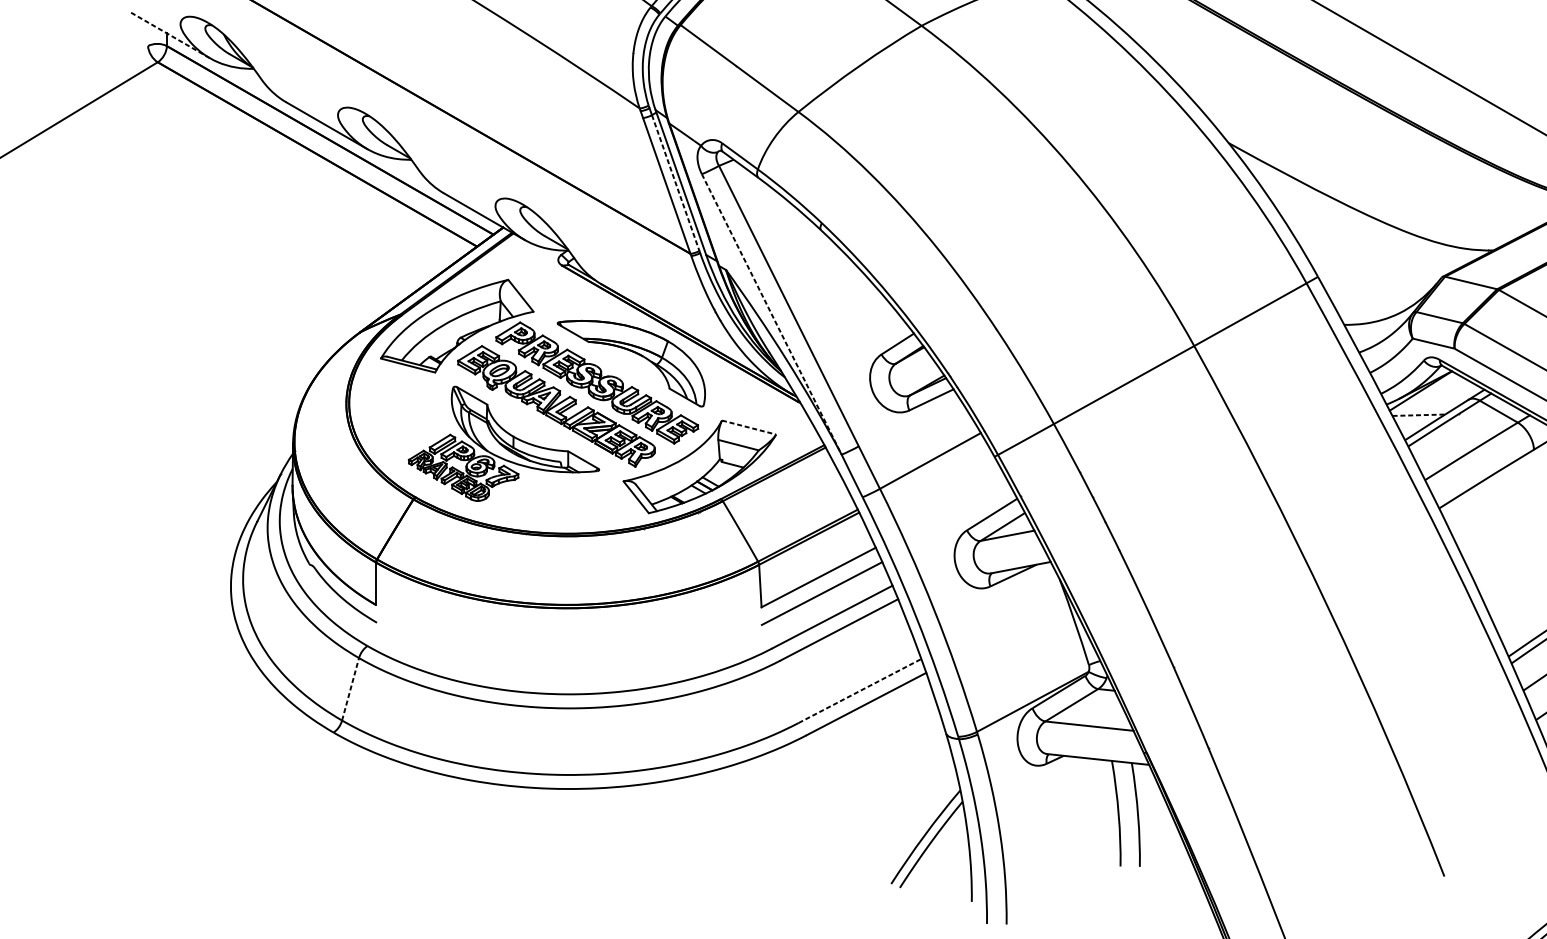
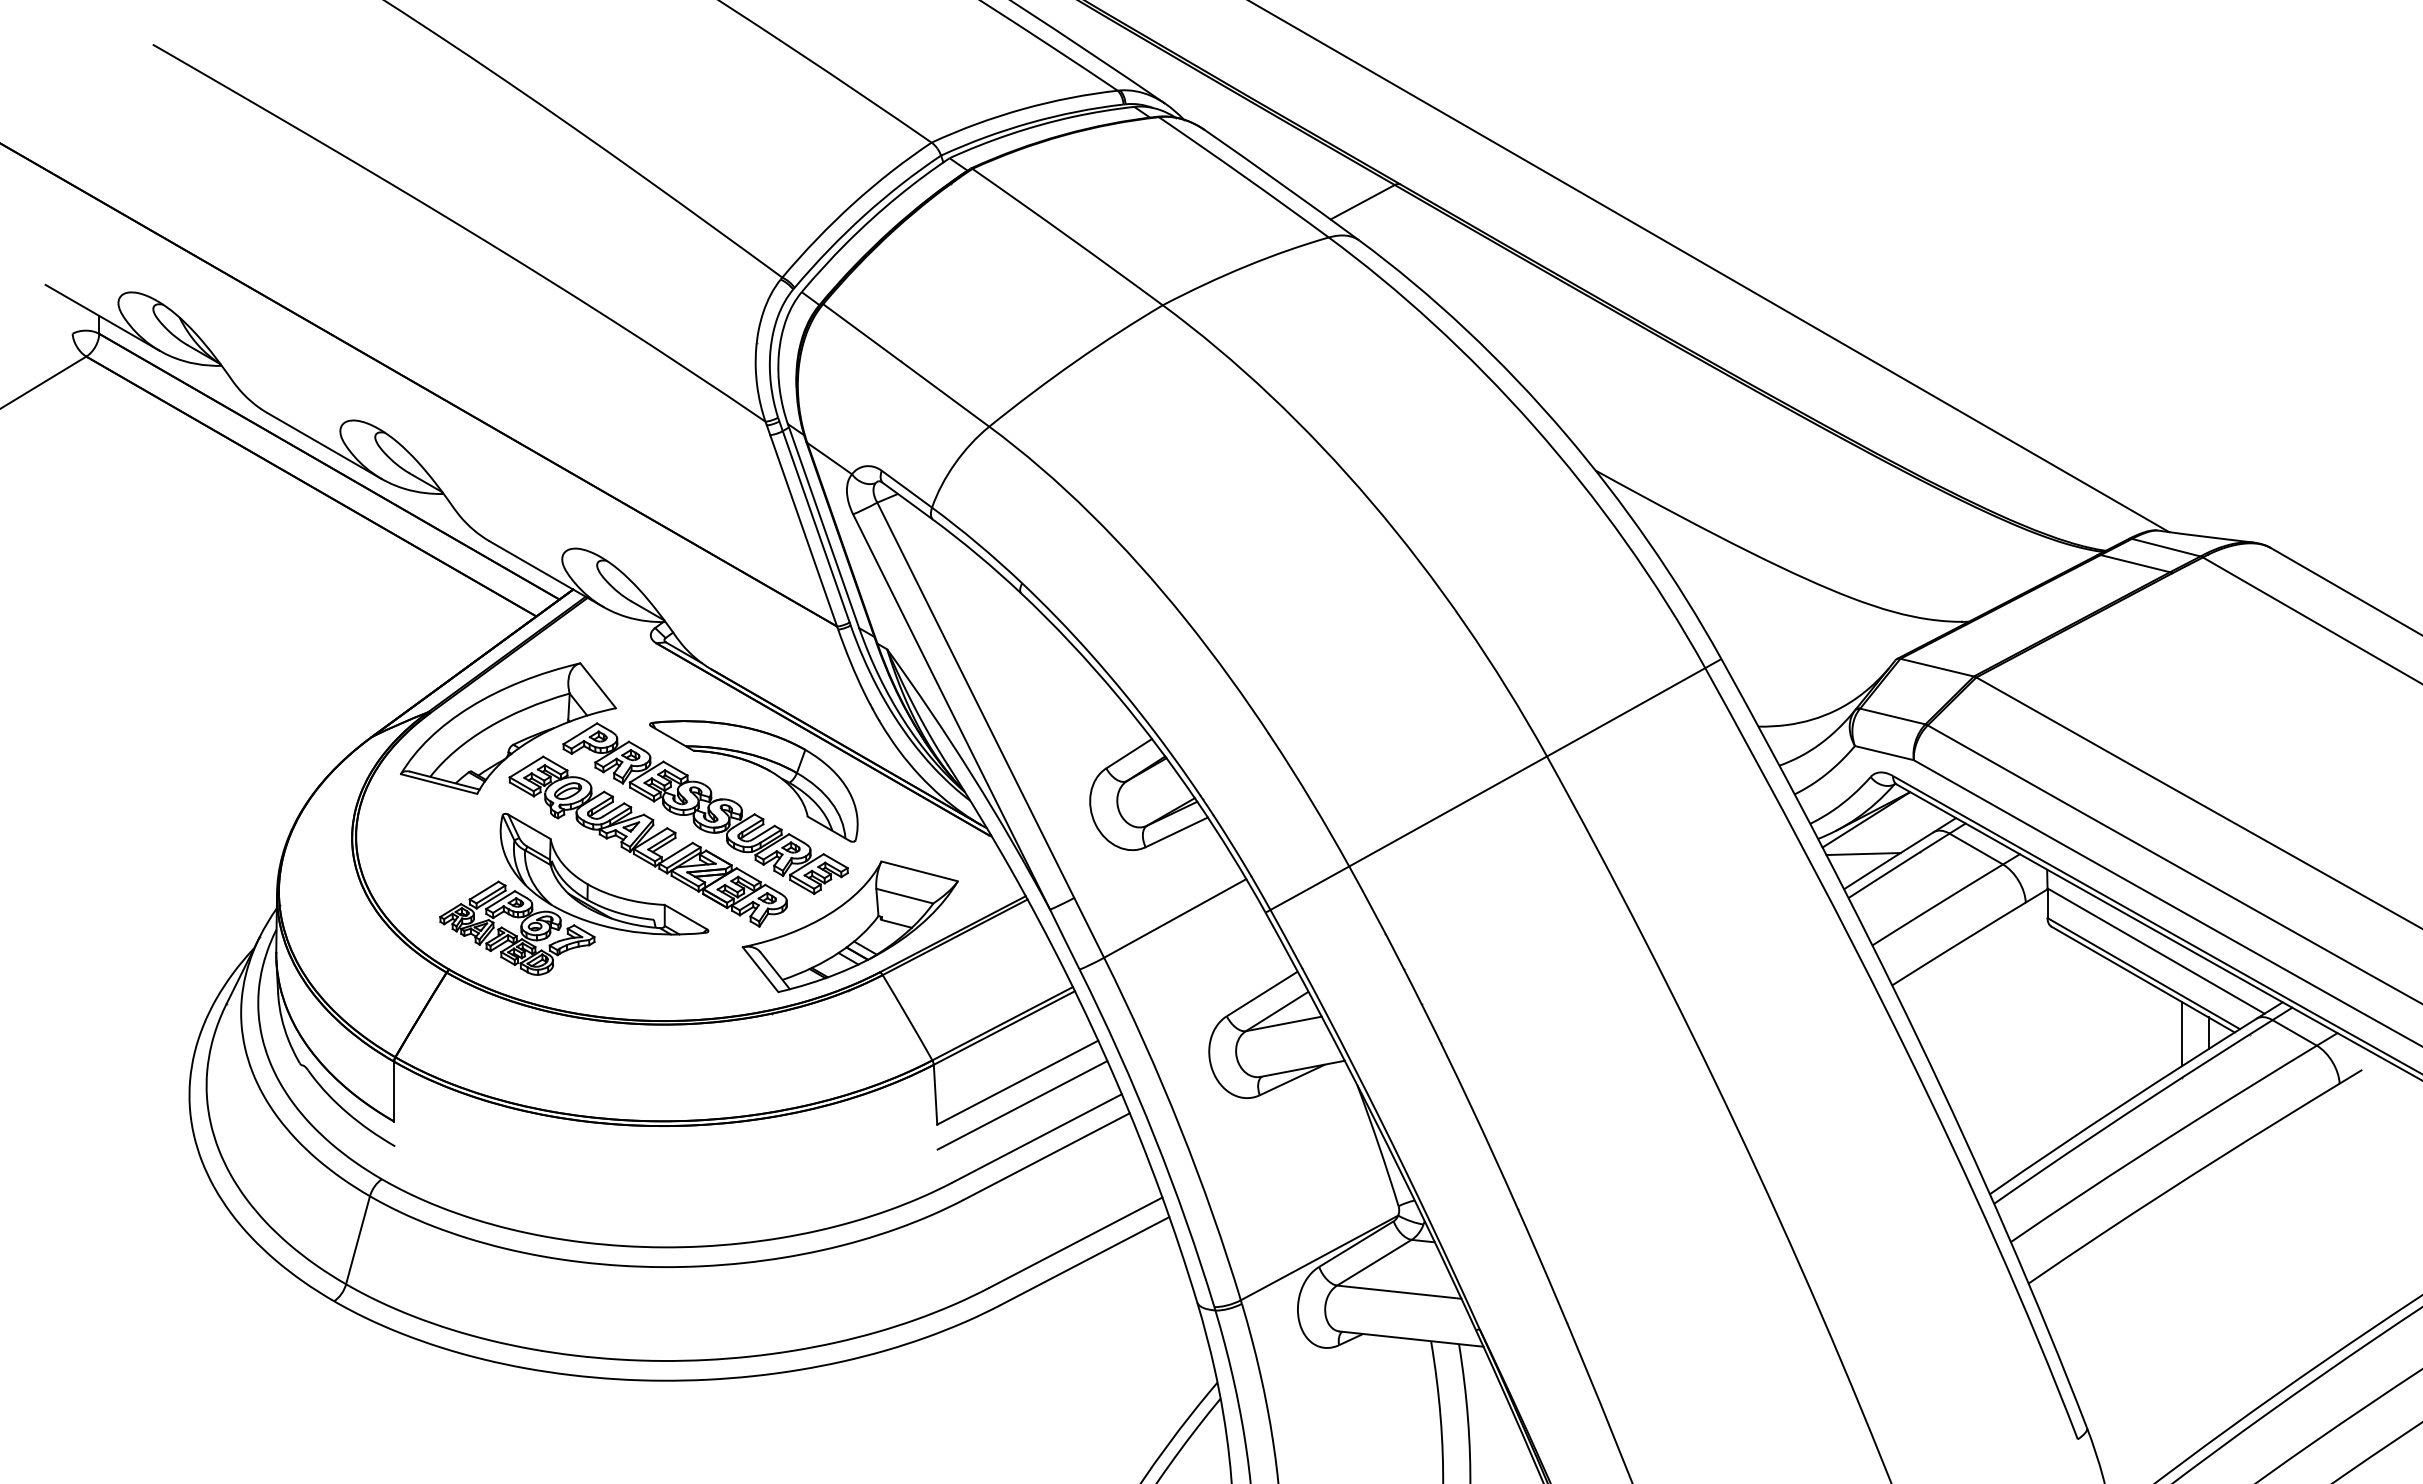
line: (169, 34) -> (102, 317), dashed -> solid
line: (675, 183) -> (816, 527), dashed -> solid
line: (771, 314) -> (951, 712), dashed -> solid
line: (1419, 415) -> (1864, 854), dashed -> solid
line: (749, 427) -> (920, 871), dashed -> solid
line: (350, 689) -> (358, 1240), dashed -> solid
line: (859, 690) -> (1075, 1242), dashed -> solid

